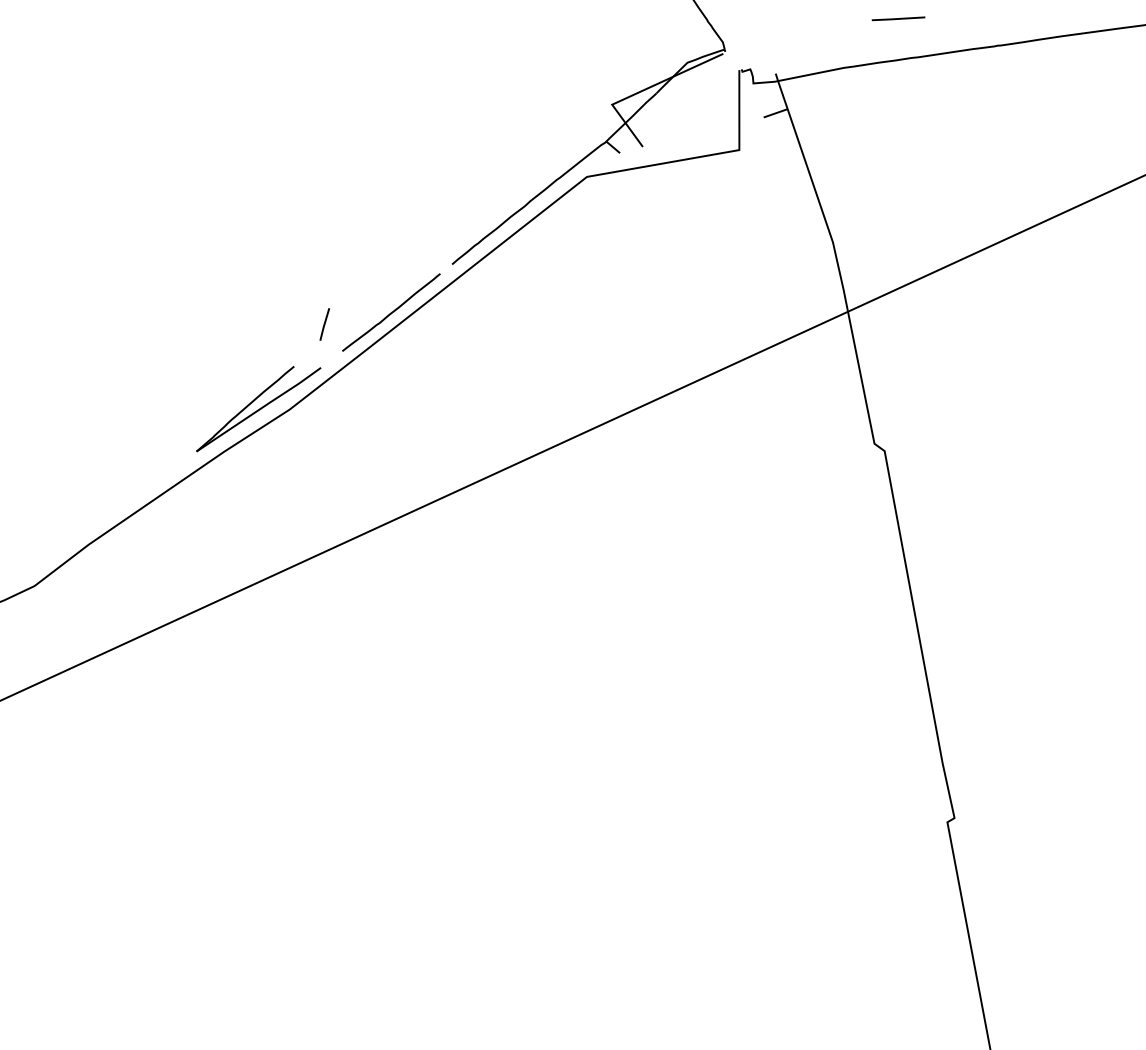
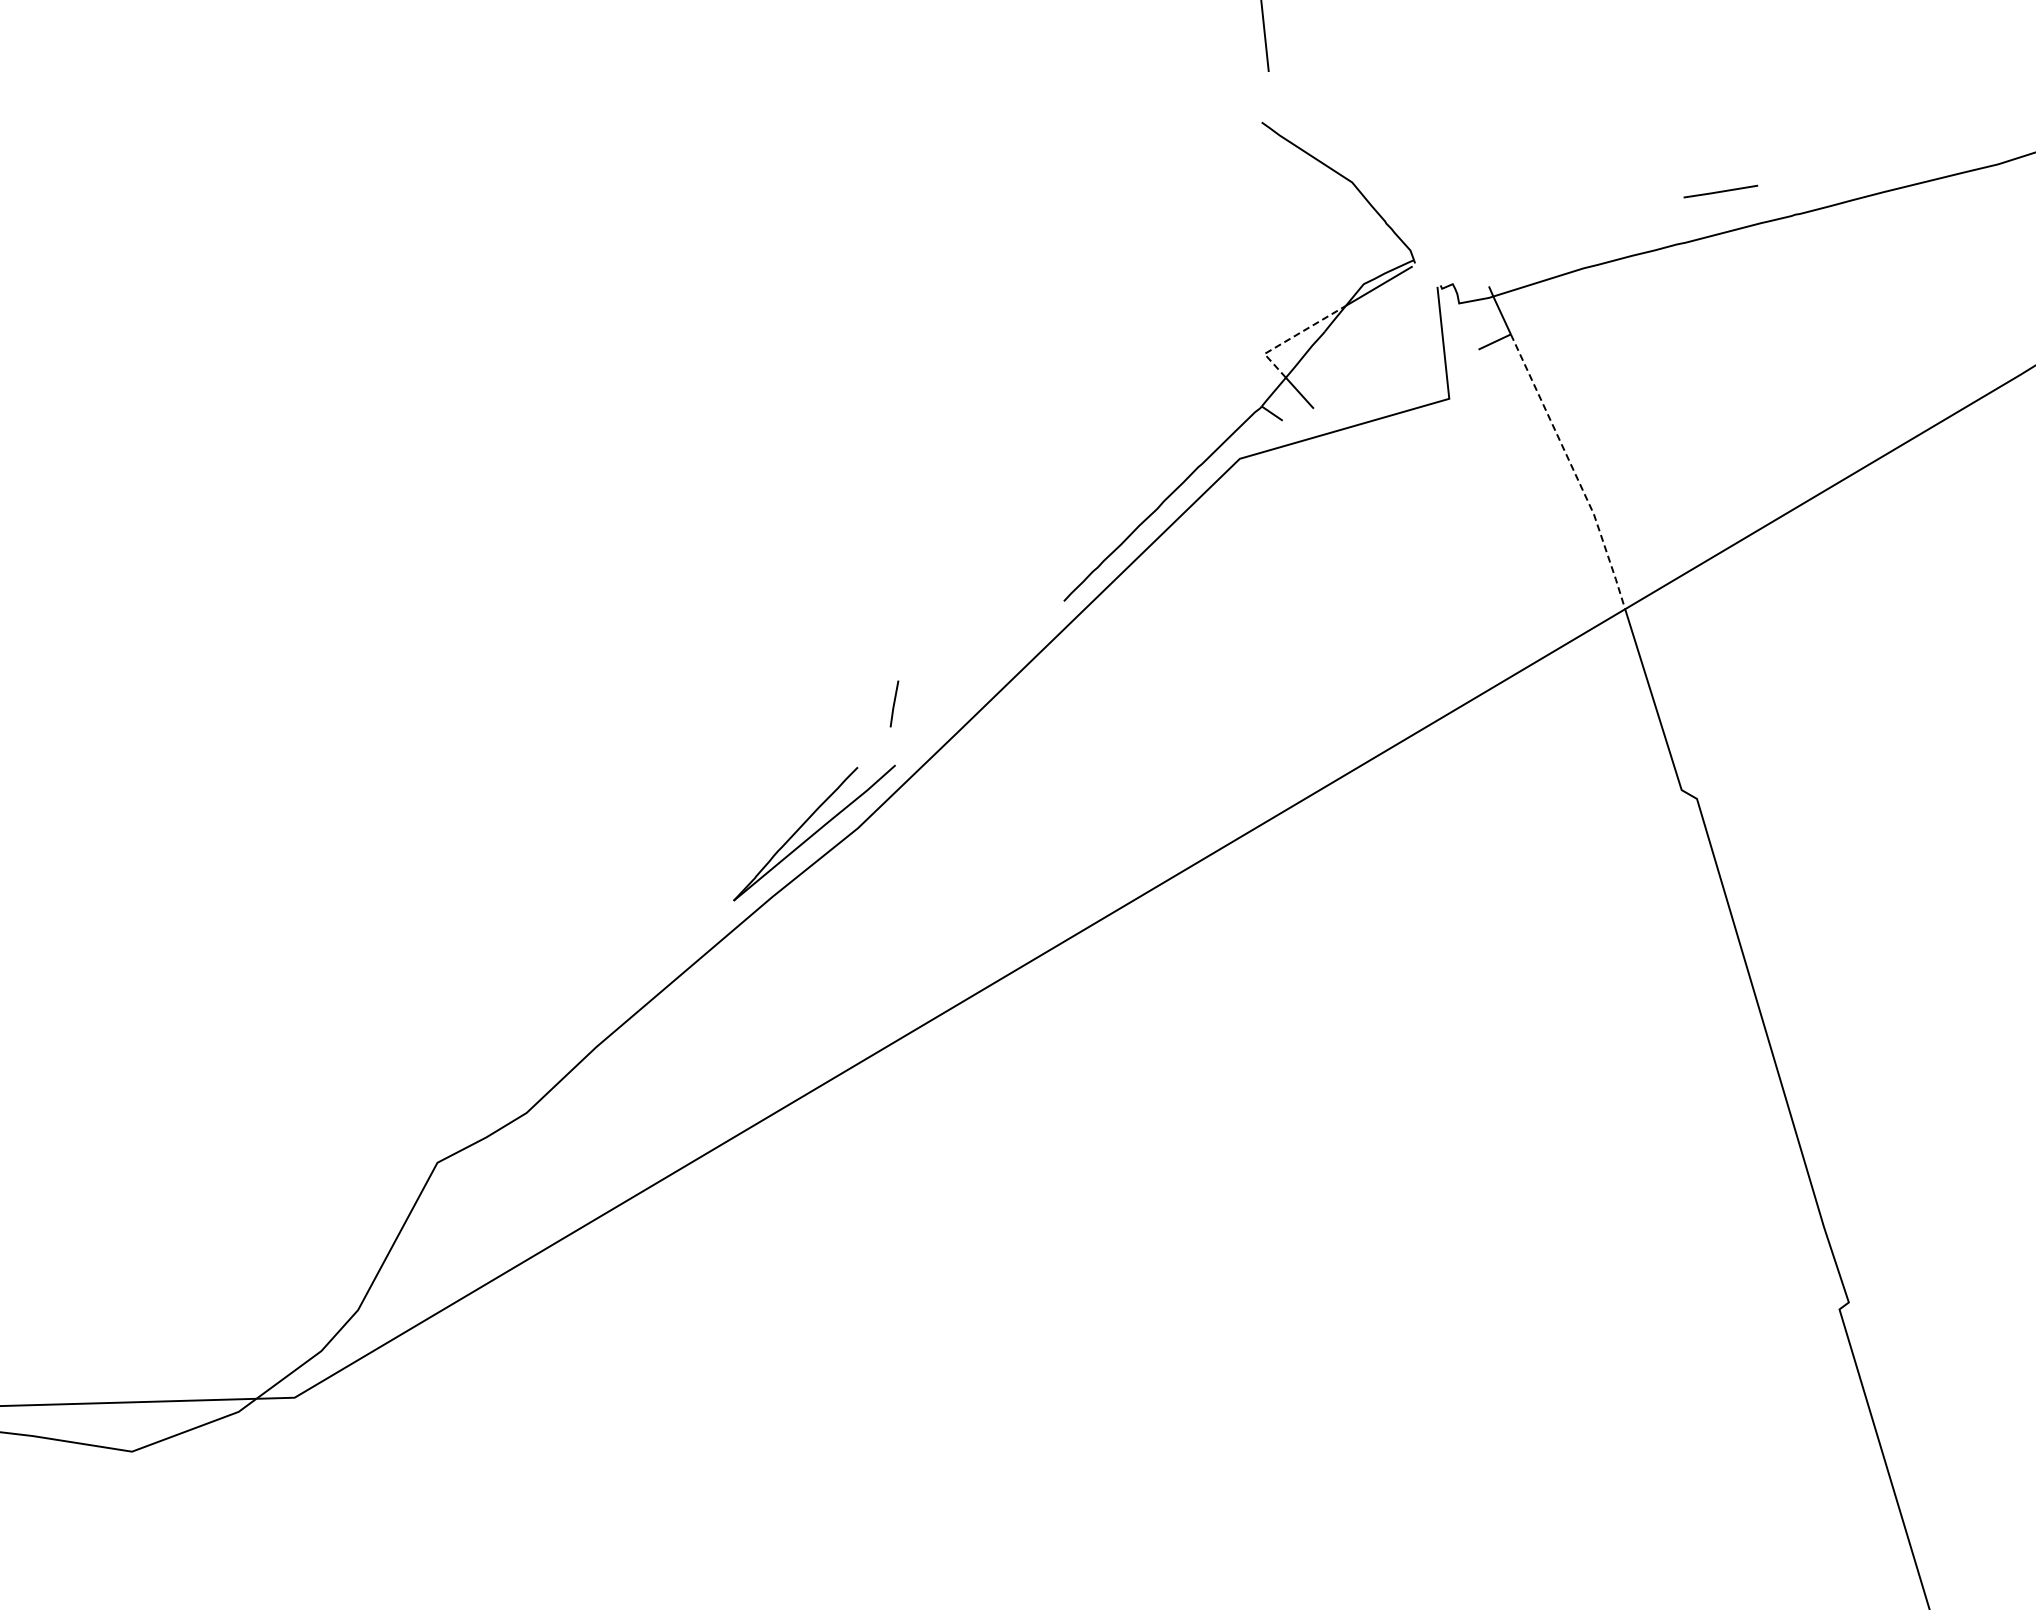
line: (898, 18) -> (1720, 191), moved
line: (632, 95) -> (1291, 338), solid -> dashed
line: (821, 209) -> (1573, 470), solid -> dashed
curve: (391, 312) -> (985, 677), removed

